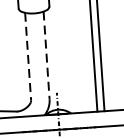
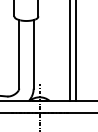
line: (46, 55) -> (33, 54), dashed -> solid
line: (28, 56) -> (19, 54), dashed -> solid

